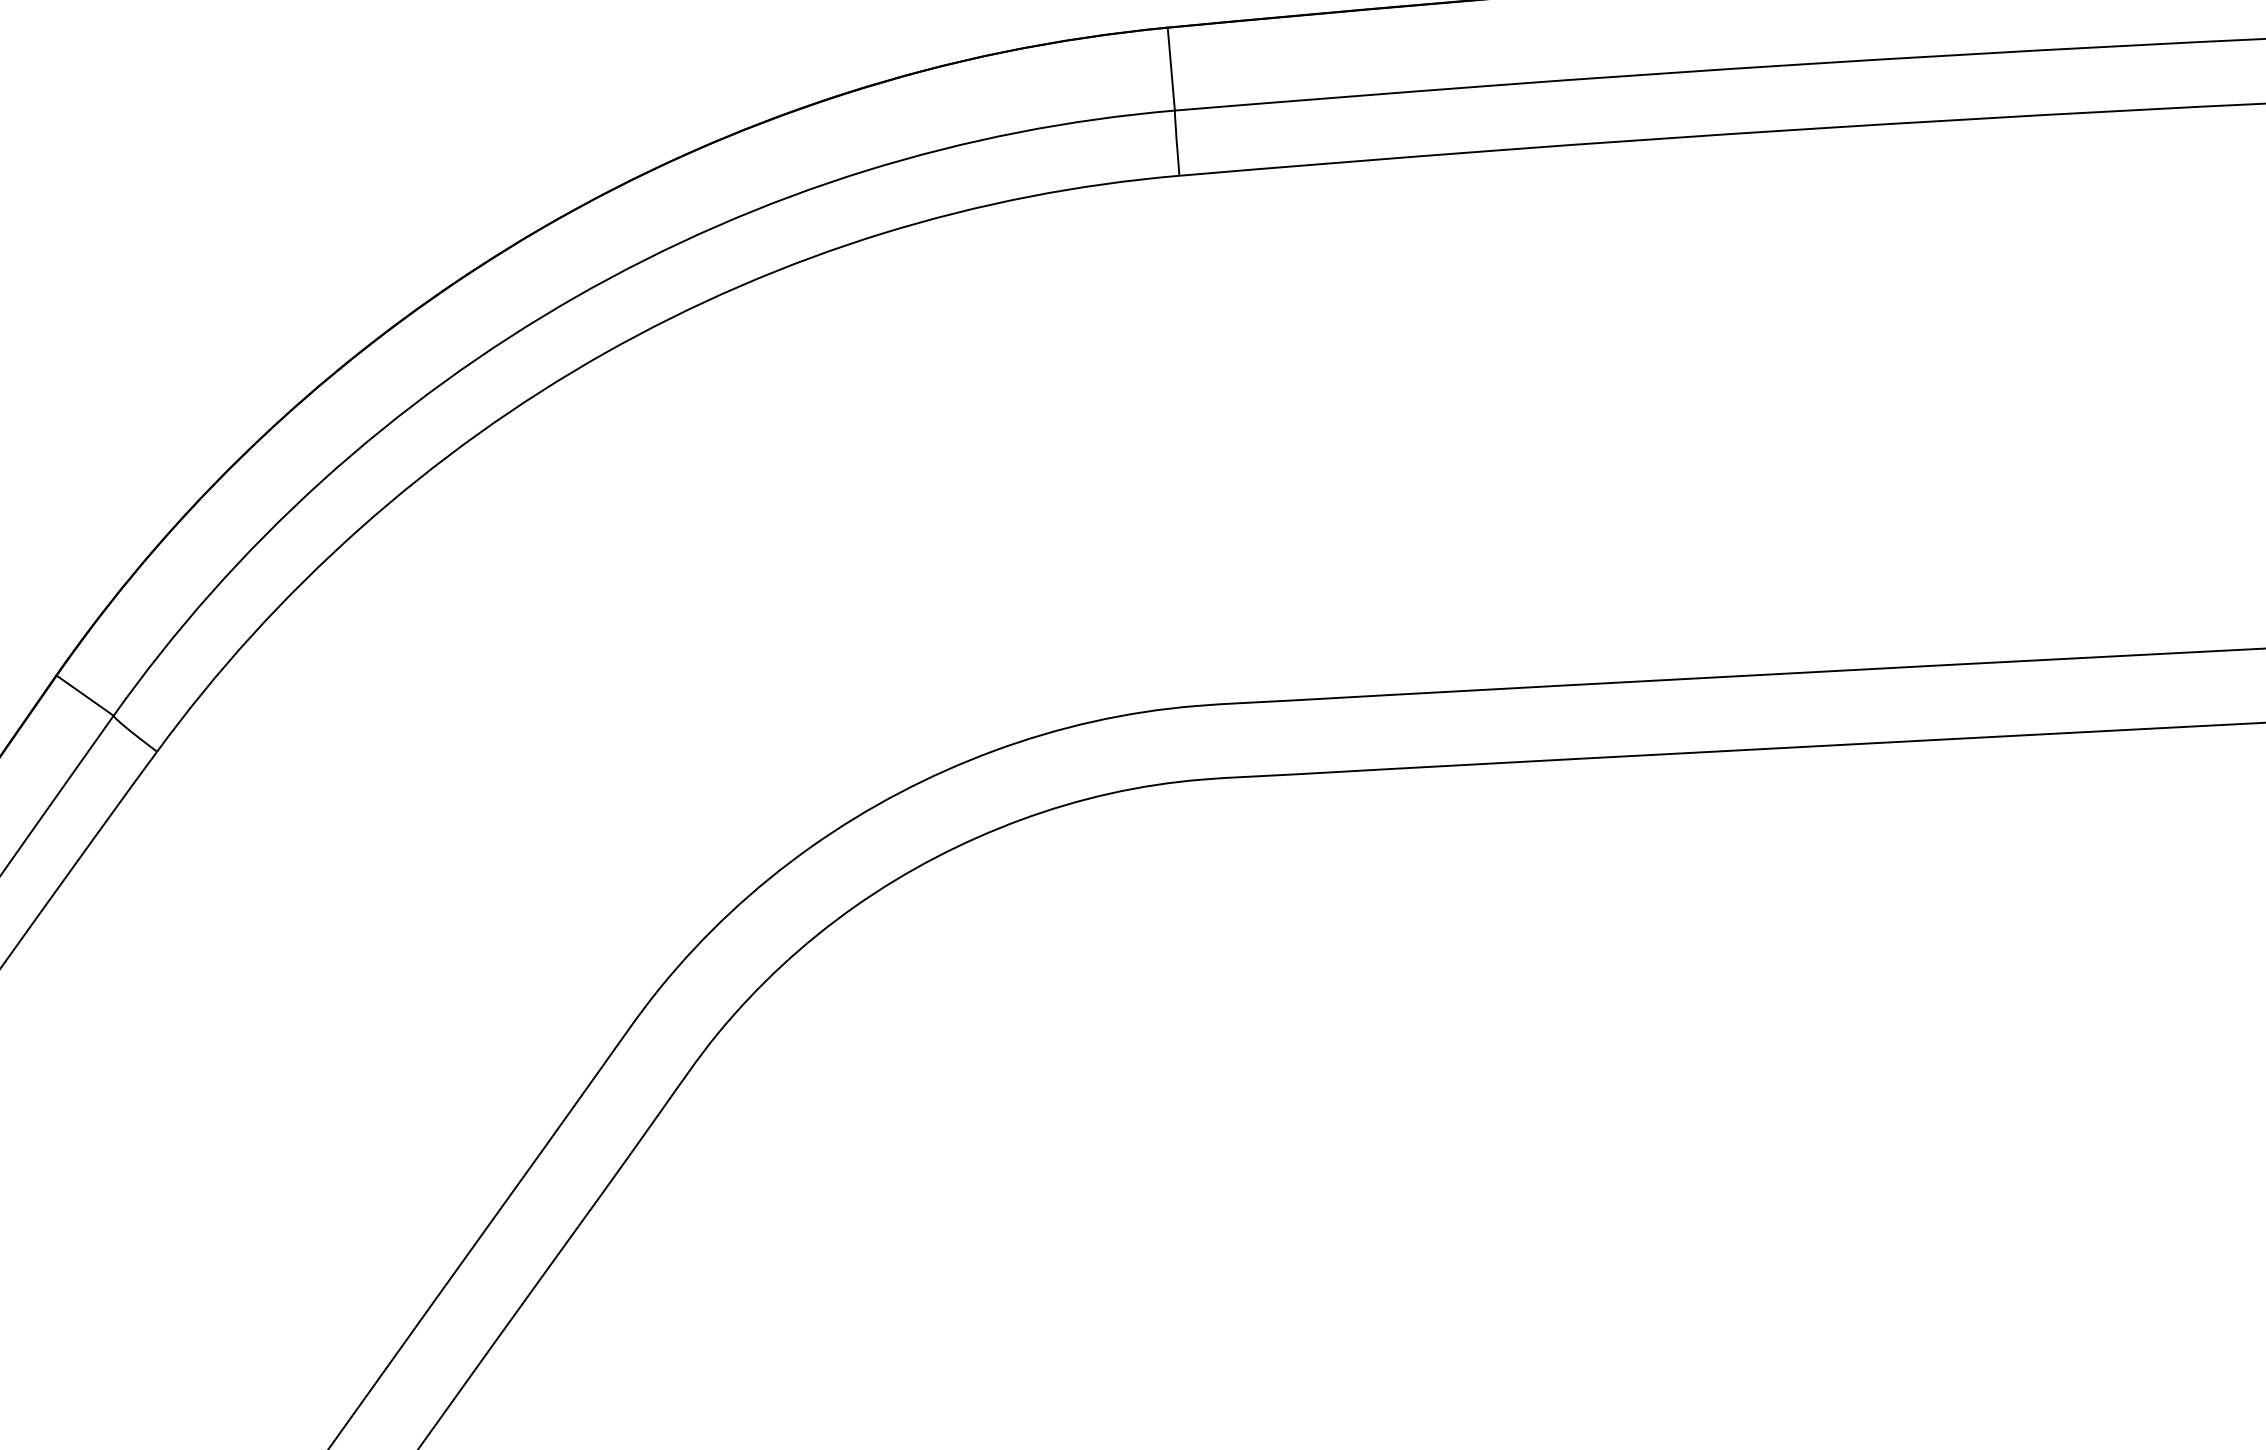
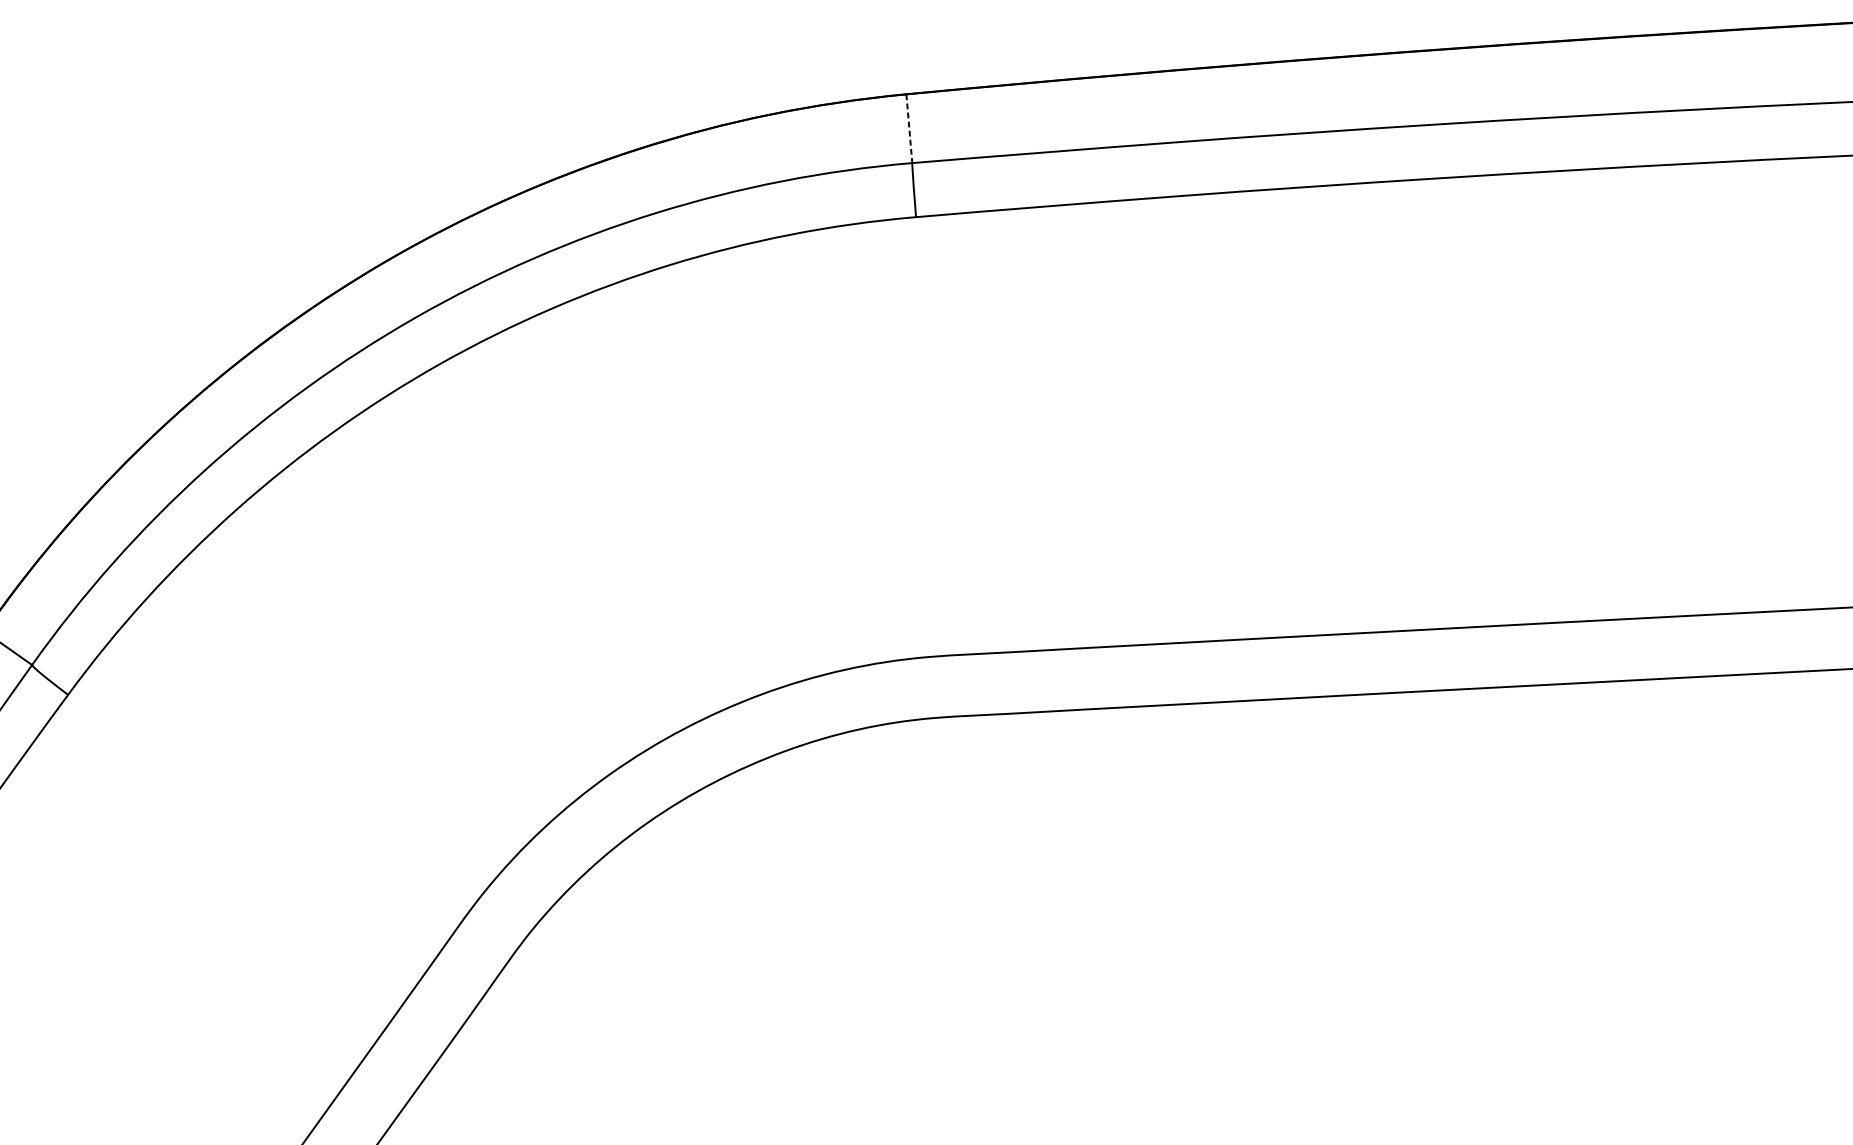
line: (1171, 69) -> (909, 129), solid -> dashed

